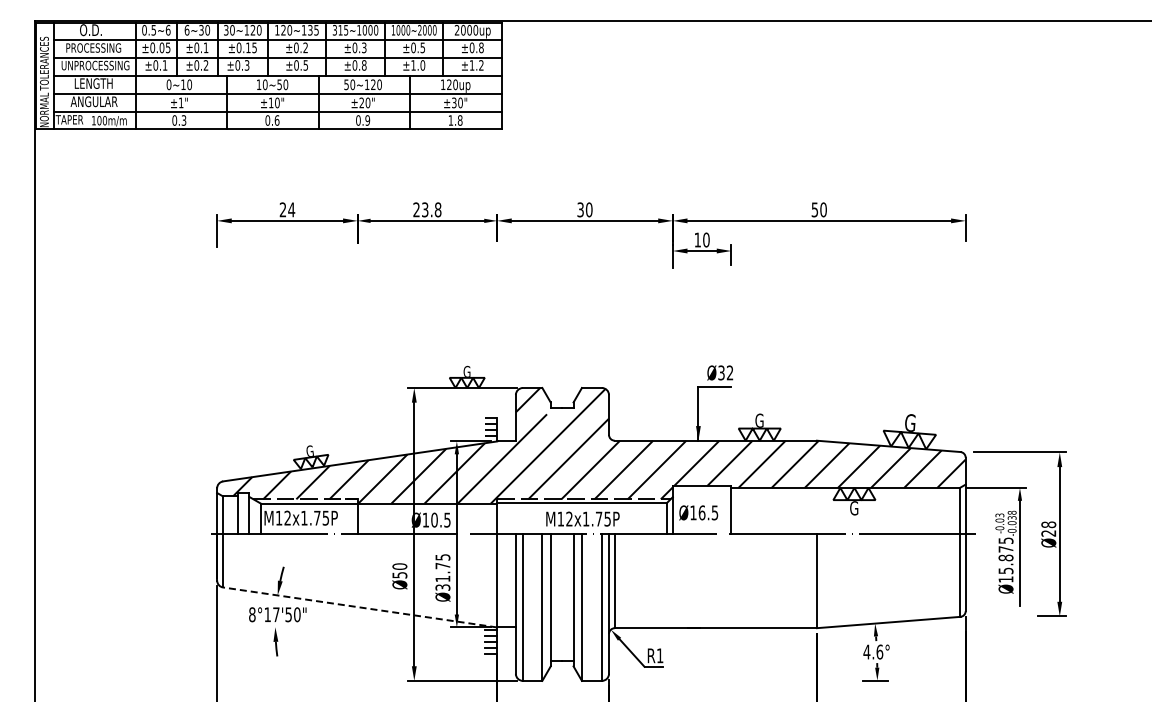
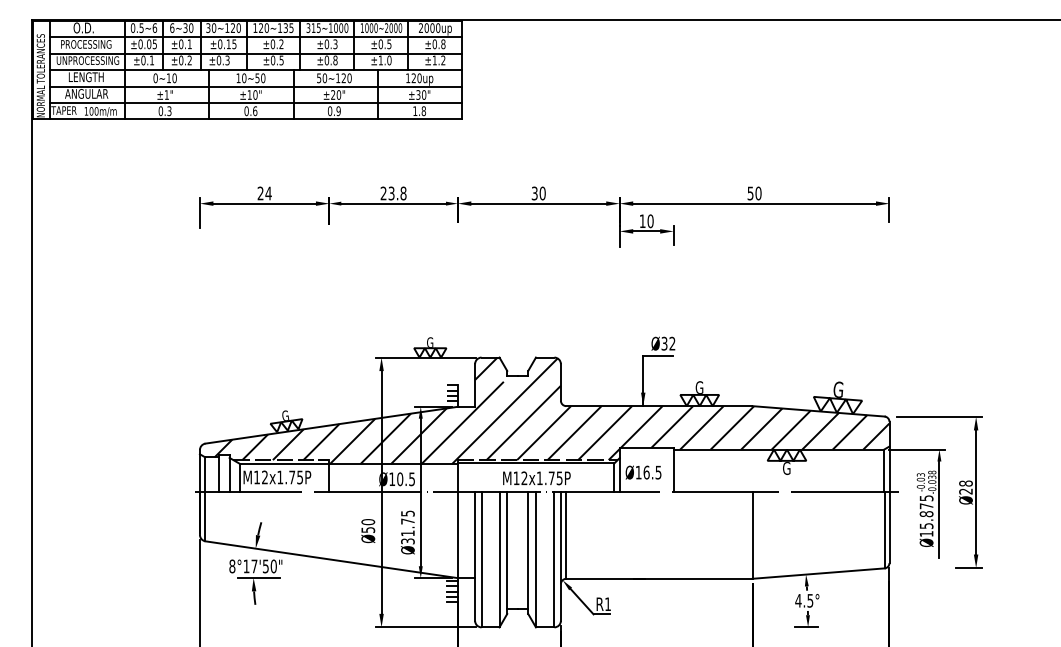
line: (359, 607) -> (331, 559), dashed -> solid
line: (280, 627) -> (258, 578), added
text: (879, 651) -> (810, 600), 4.6° -> 4.5°

